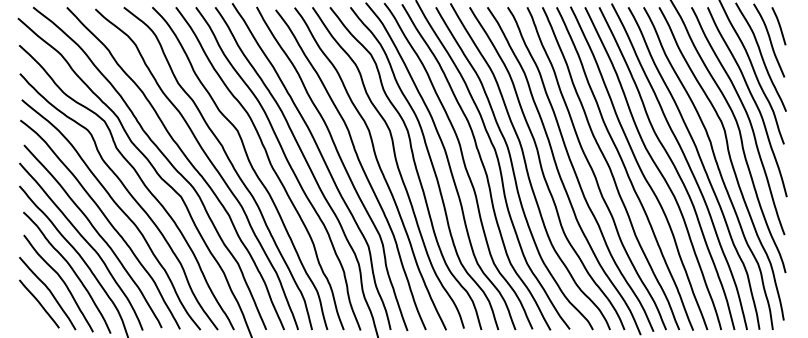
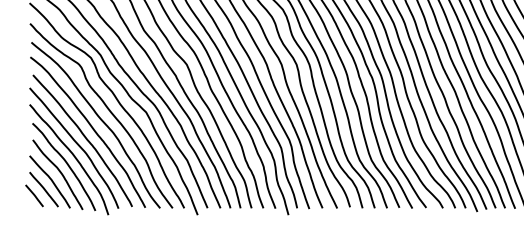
line: (25, 312) -> (34, 195), added

